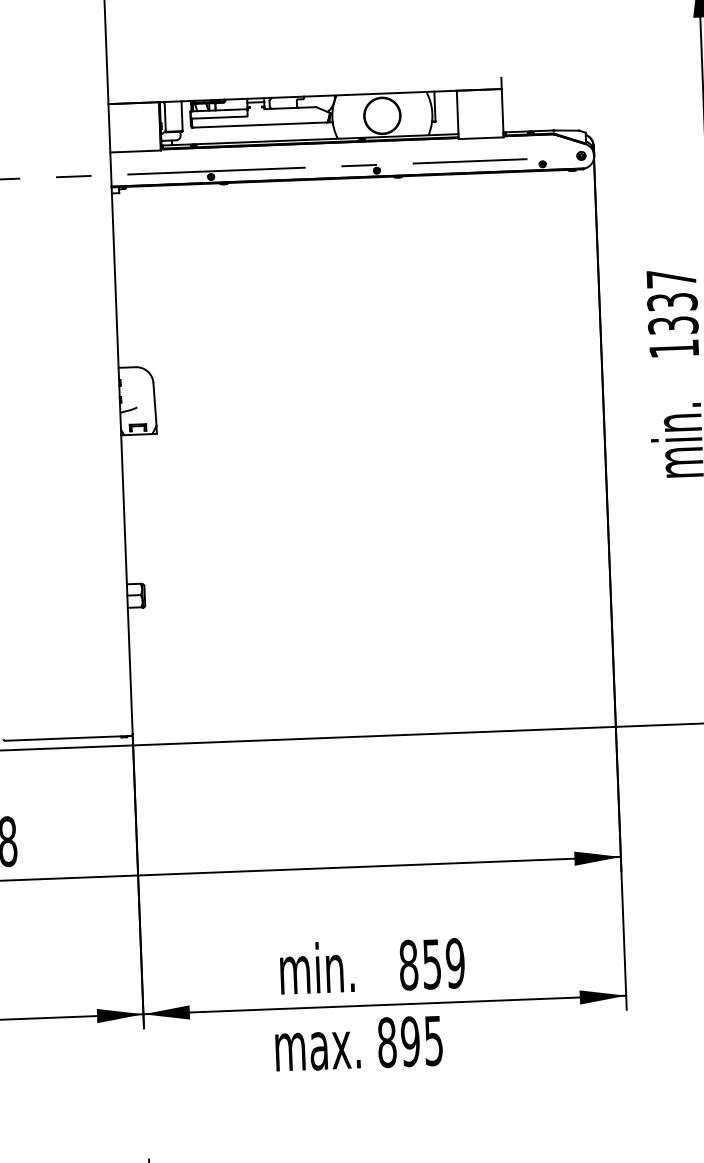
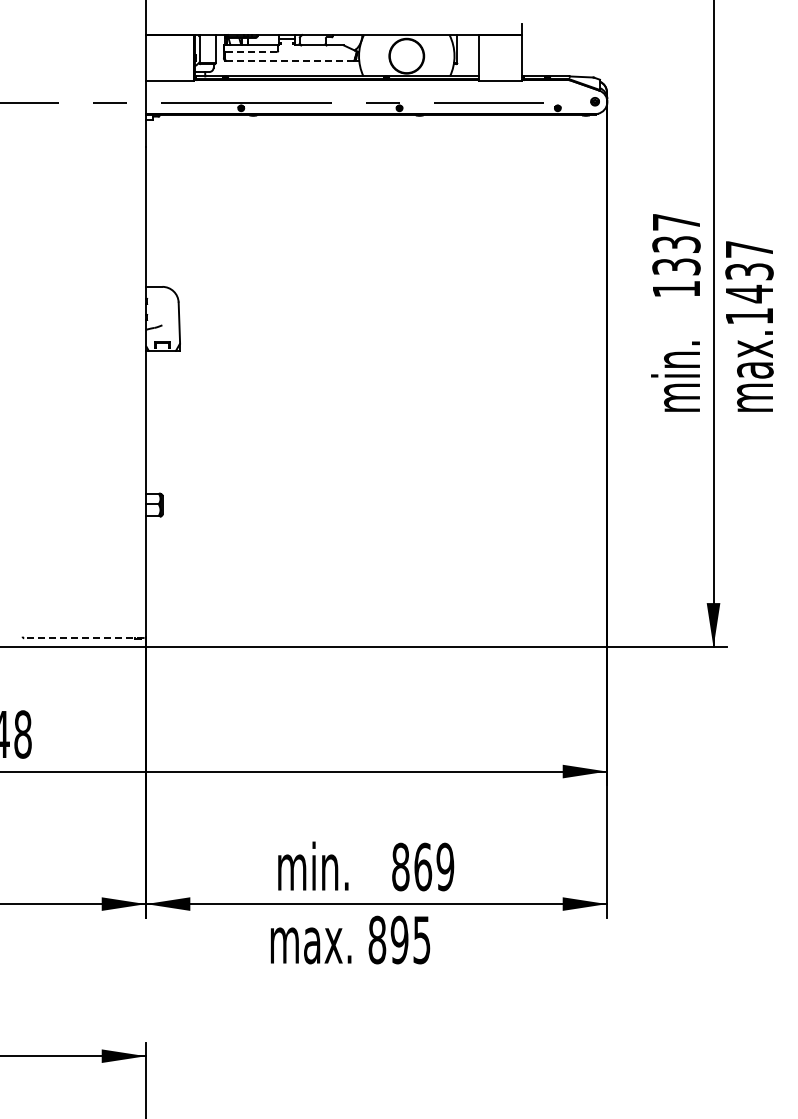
line: (218, 117) -> (250, 51), solid -> dashed
line: (259, 125) -> (289, 60), solid -> dashed
line: (67, 738) -> (83, 638), solid -> dashed
text: (432, 963) -> (423, 866), 859 -> 869

